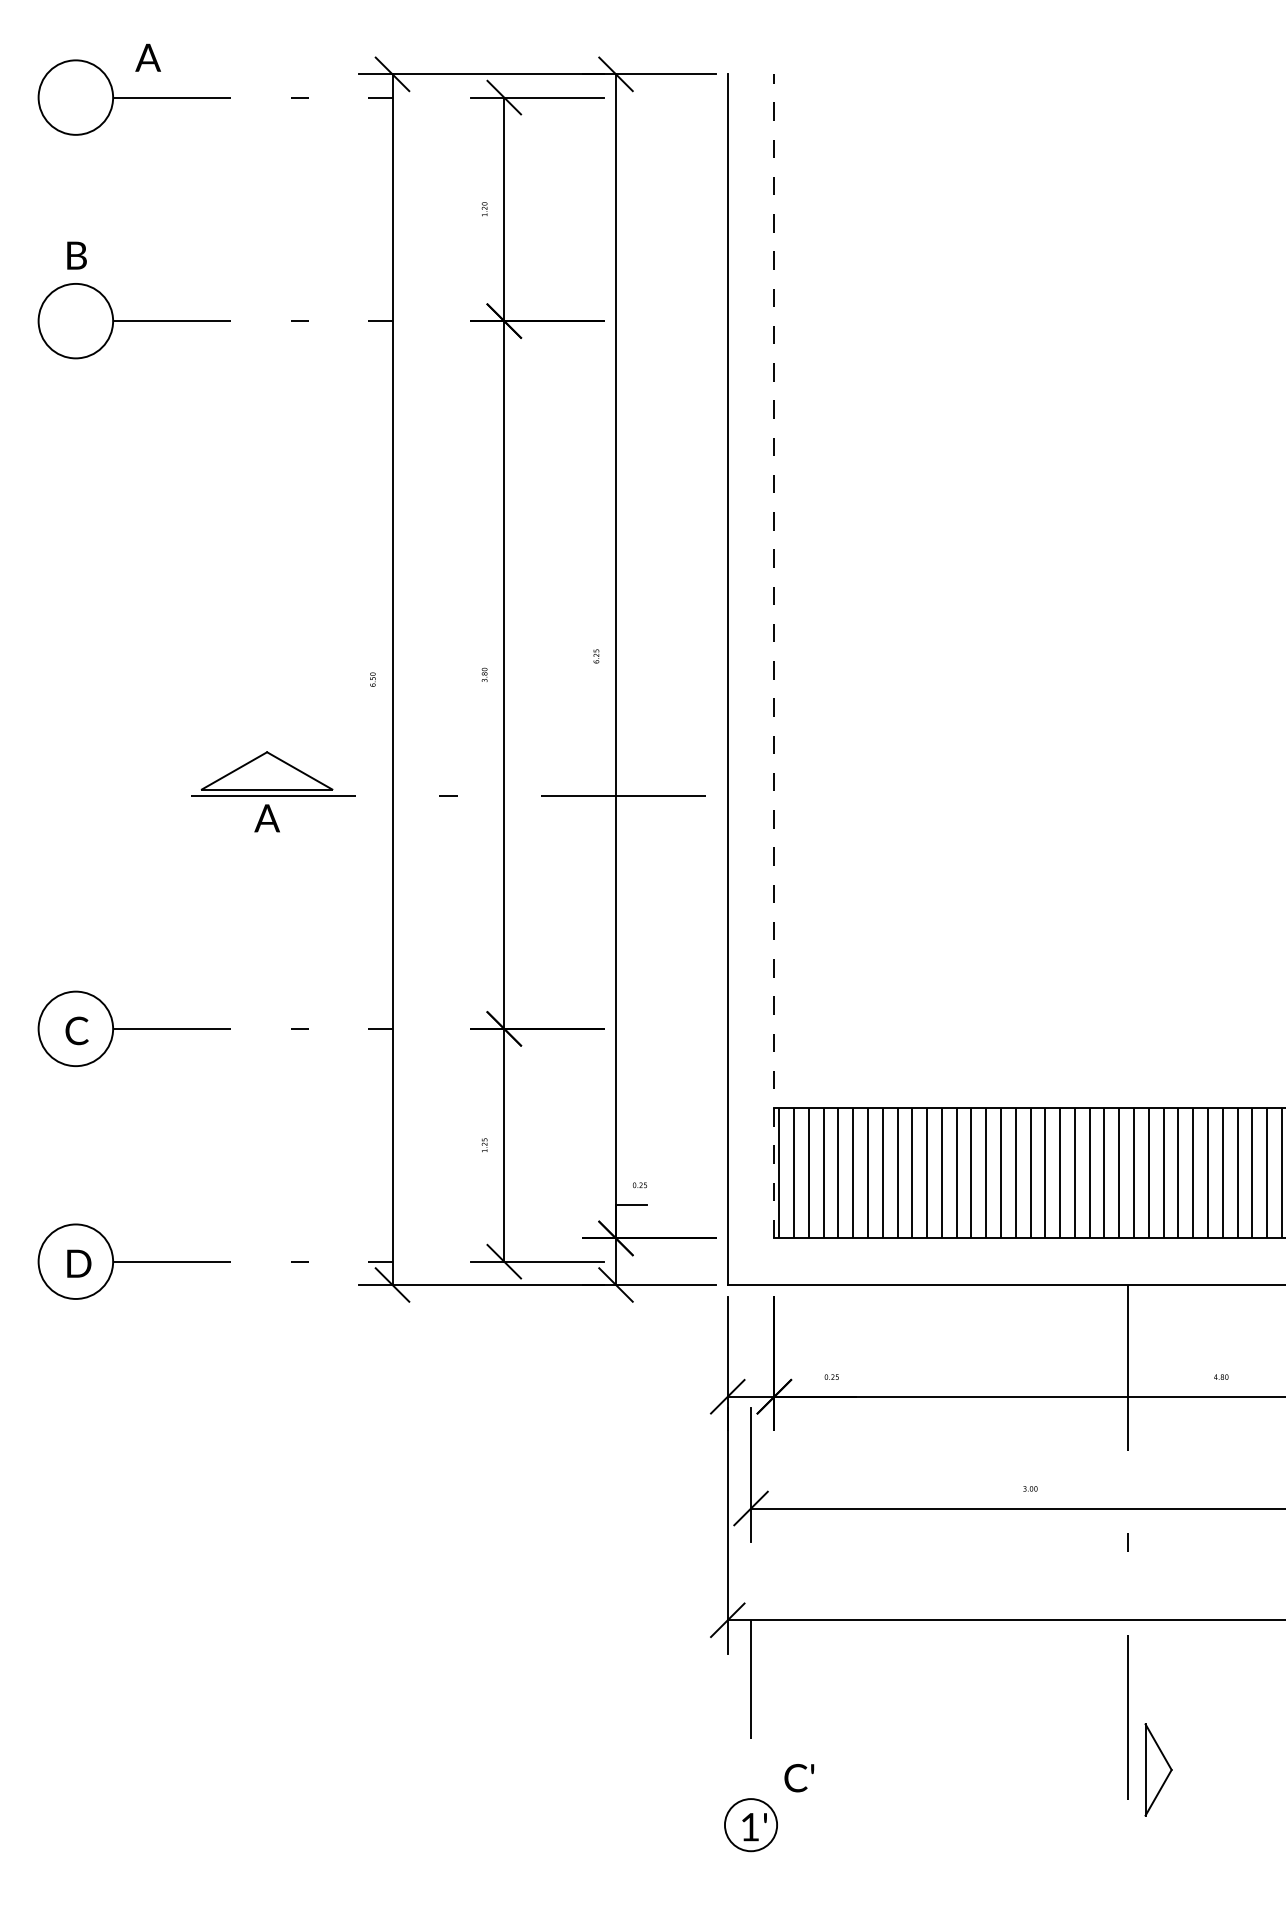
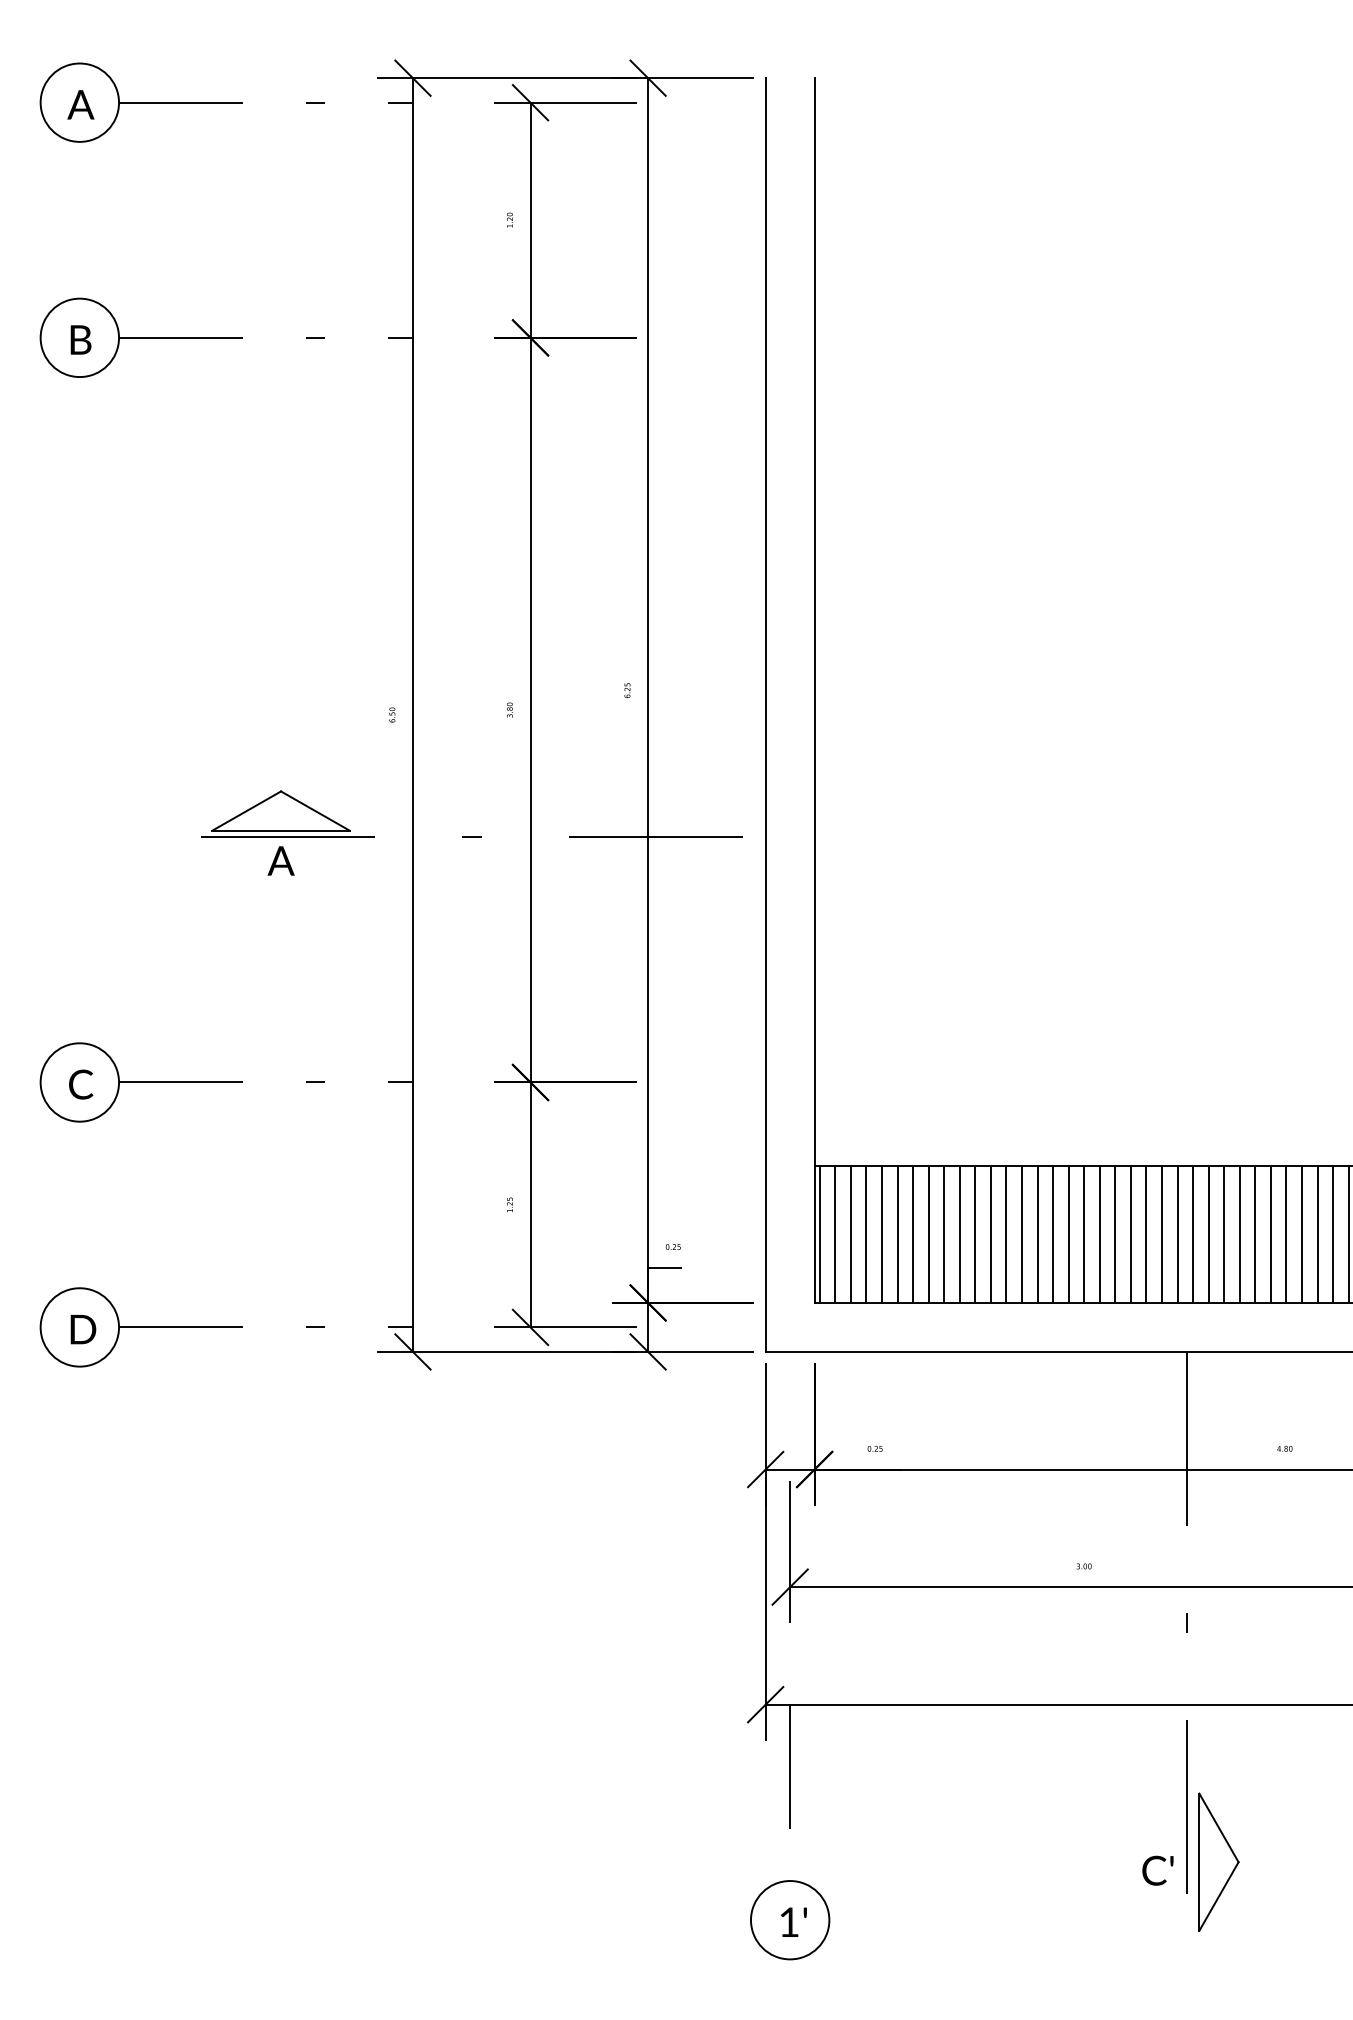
text: (147, 57) -> (80, 104), moved
text: (76, 255) -> (80, 339), moved
line: (774, 656) -> (814, 690), dashed -> solid
part: (1158, 1769) -> (1218, 1861), size x1.43
text: (798, 1777) -> (1157, 1870), moved
circle: (750, 1825) -> (789, 1920), size x1.43

